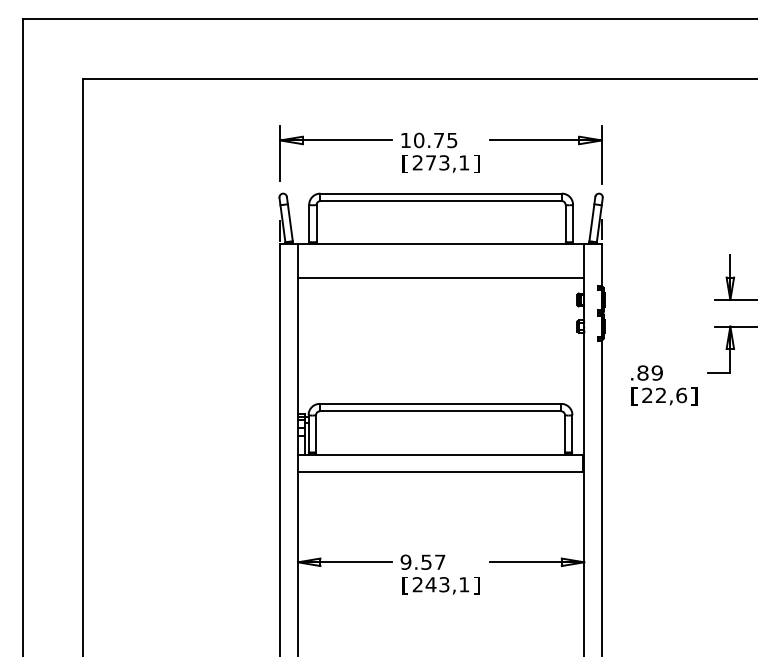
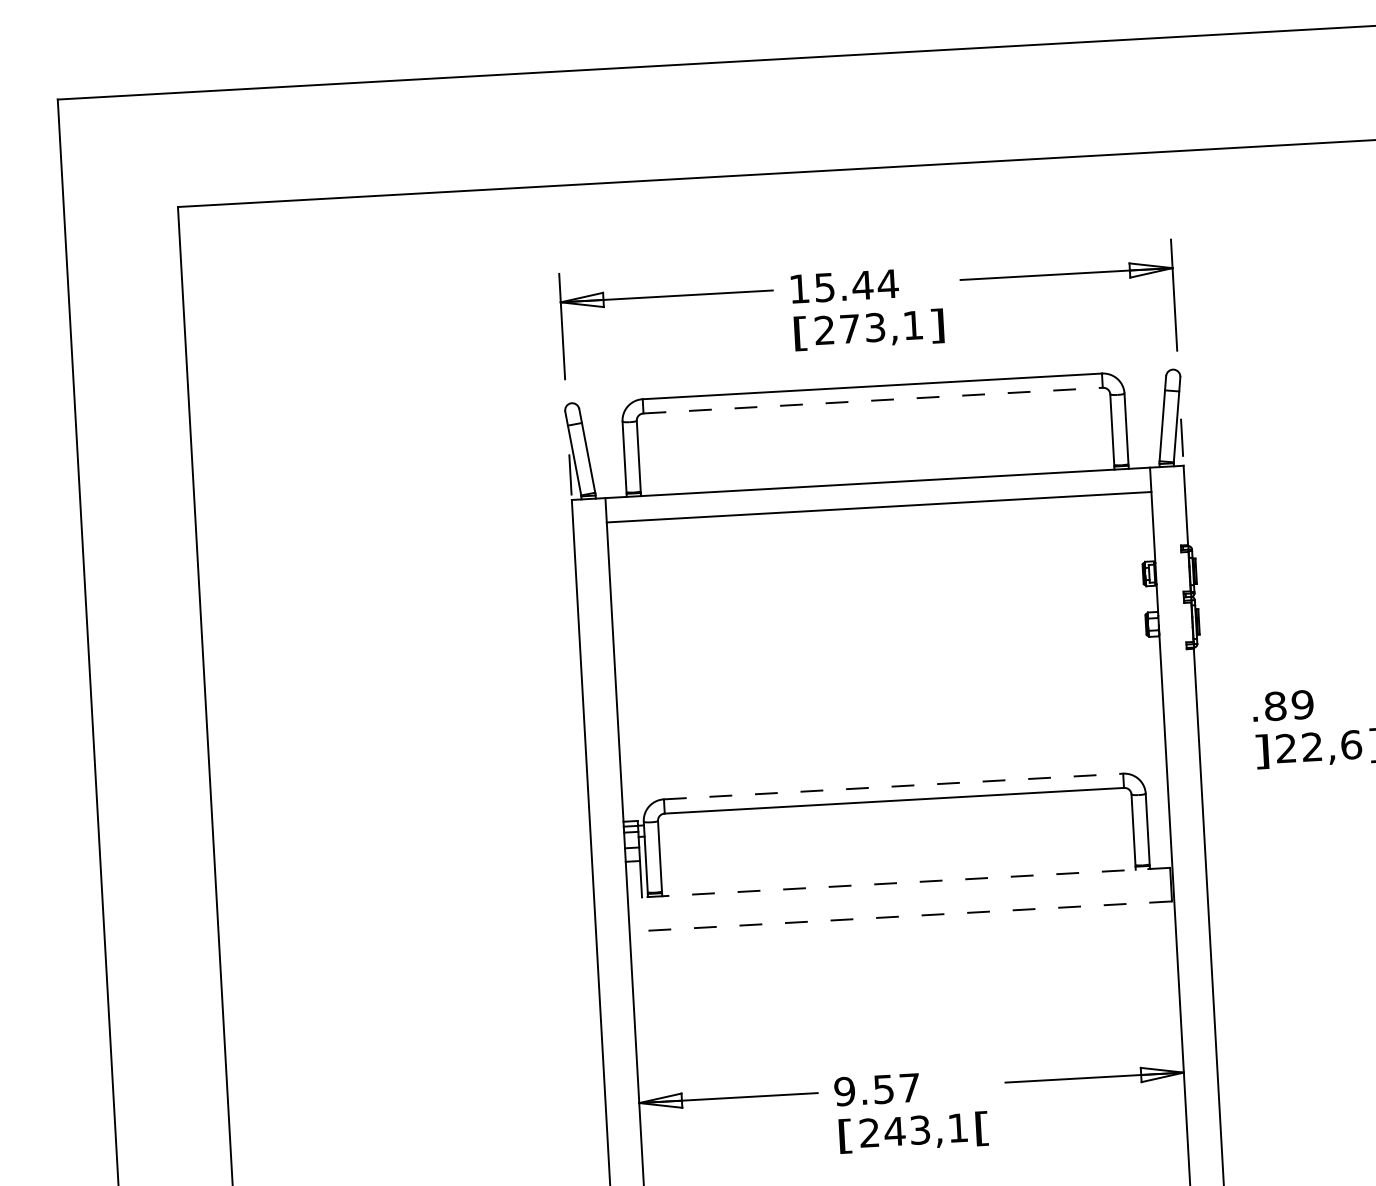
text: (435, 140) -> (856, 285), 10.75 -> 15.44
line: (441, 201) -> (873, 401), solid -> dashed
line: (441, 278) -> (879, 507), moved
text: (634, 396) -> (1261, 751), [ -> ]
line: (440, 403) -> (893, 785), solid -> dashed
line: (440, 454) -> (898, 882), solid -> dashed
line: (440, 472) -> (900, 917), solid -> dashed
text: (476, 585) -> (981, 1128), ] -> [

